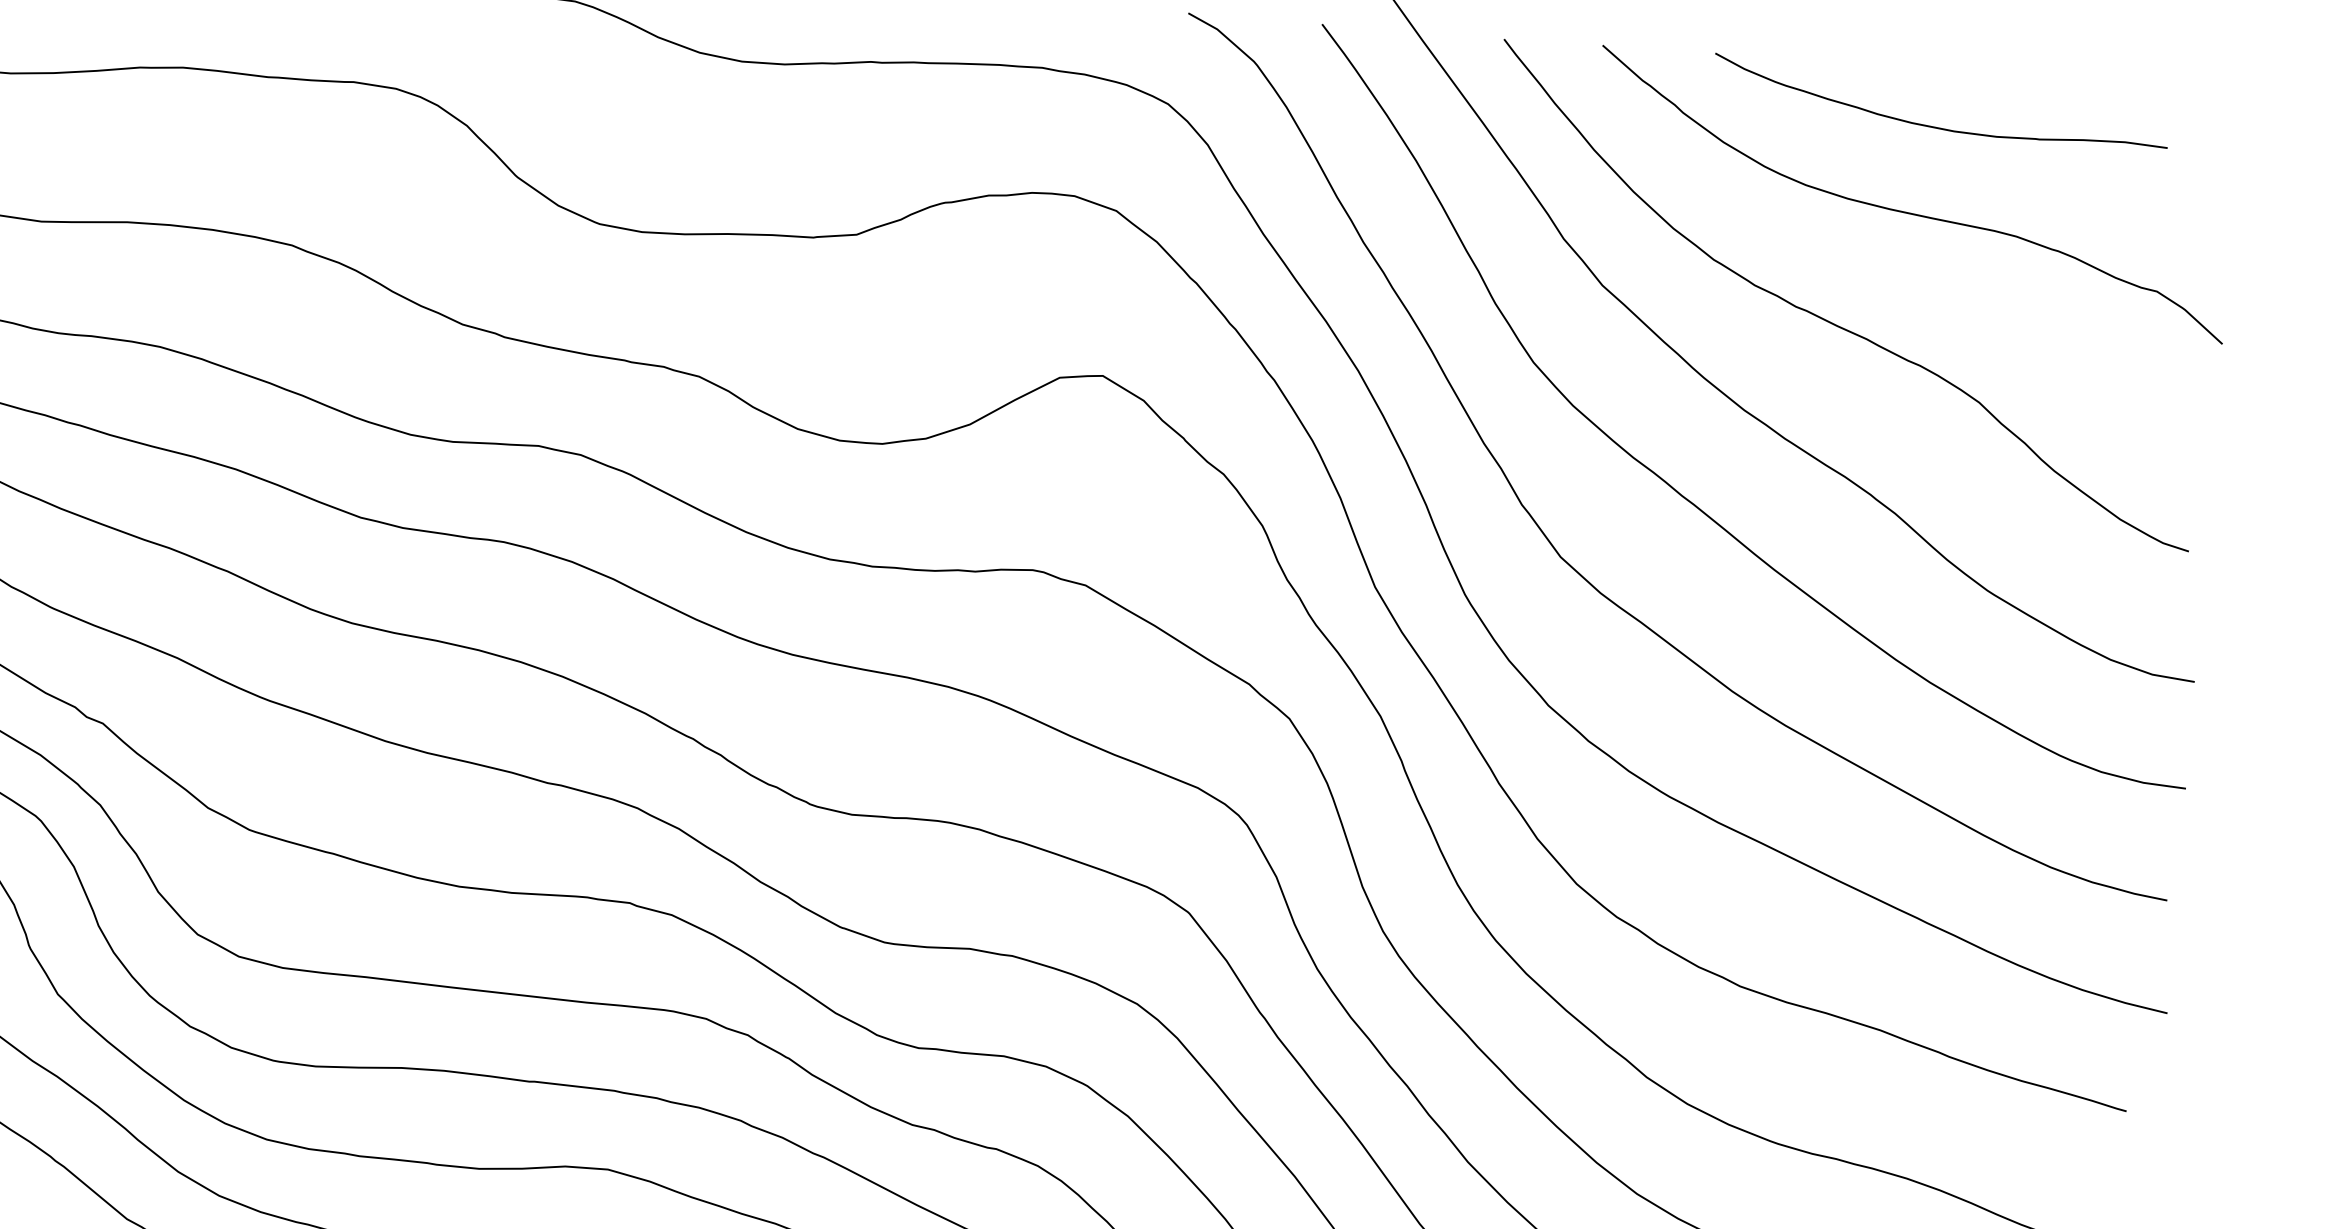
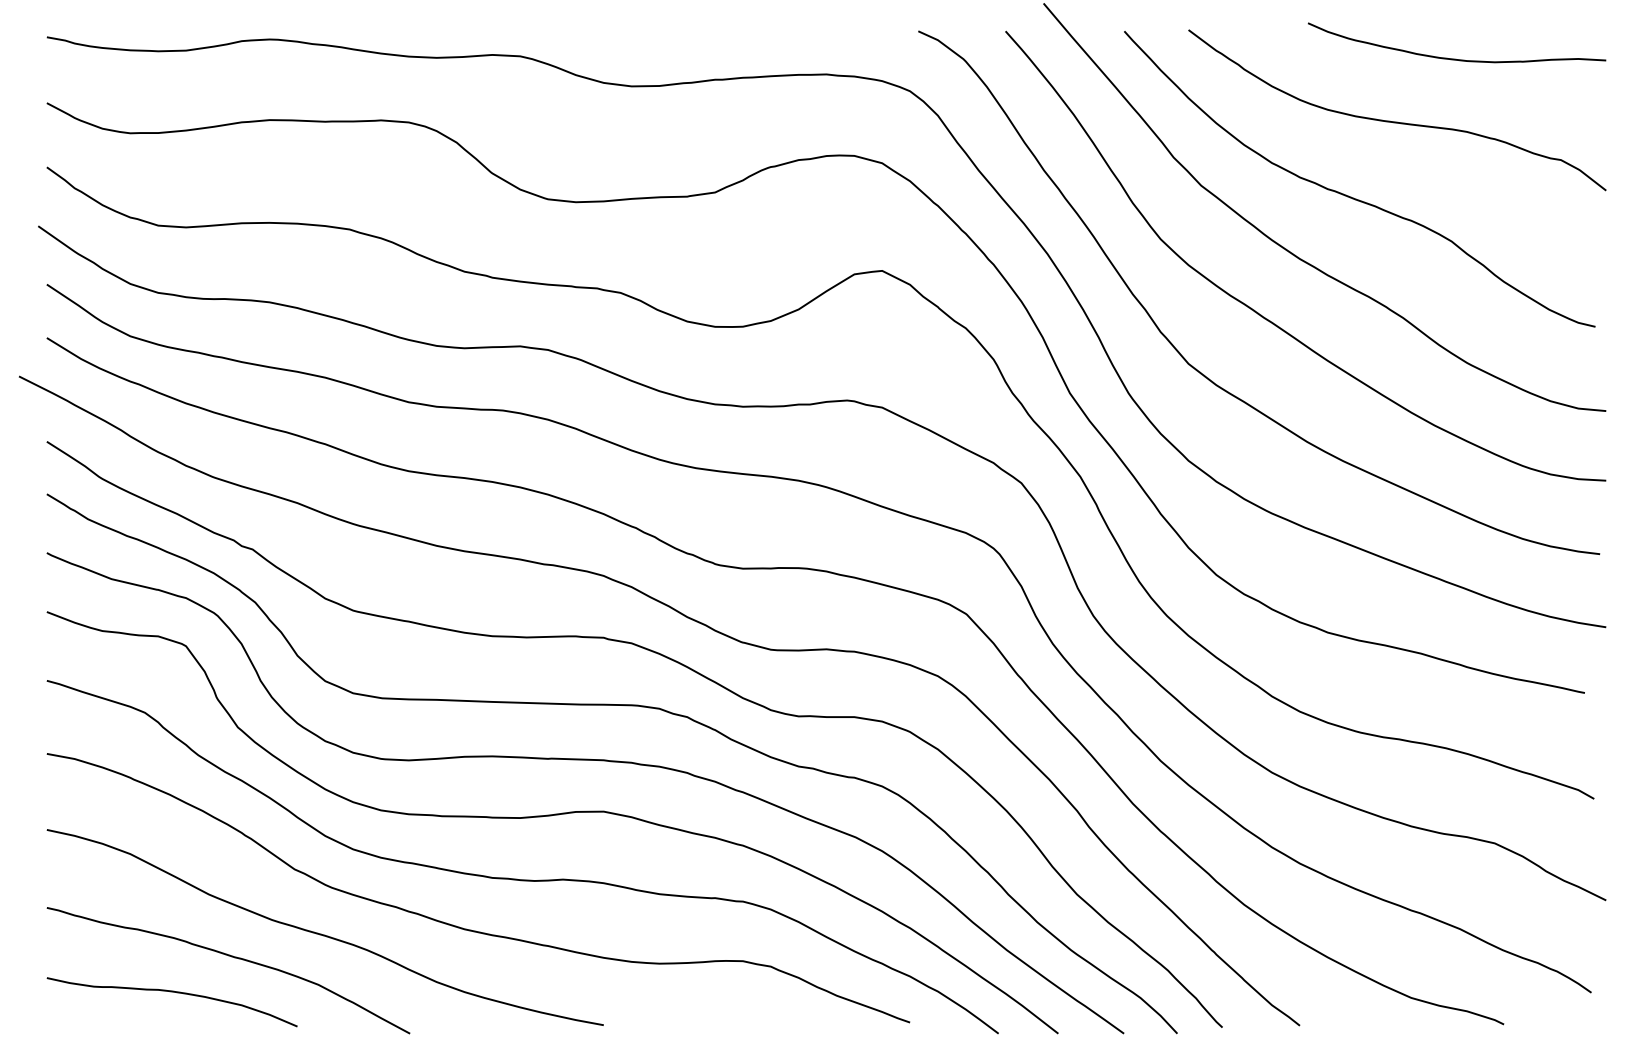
curve: (1936, 126) -> (1455, 58), moved

